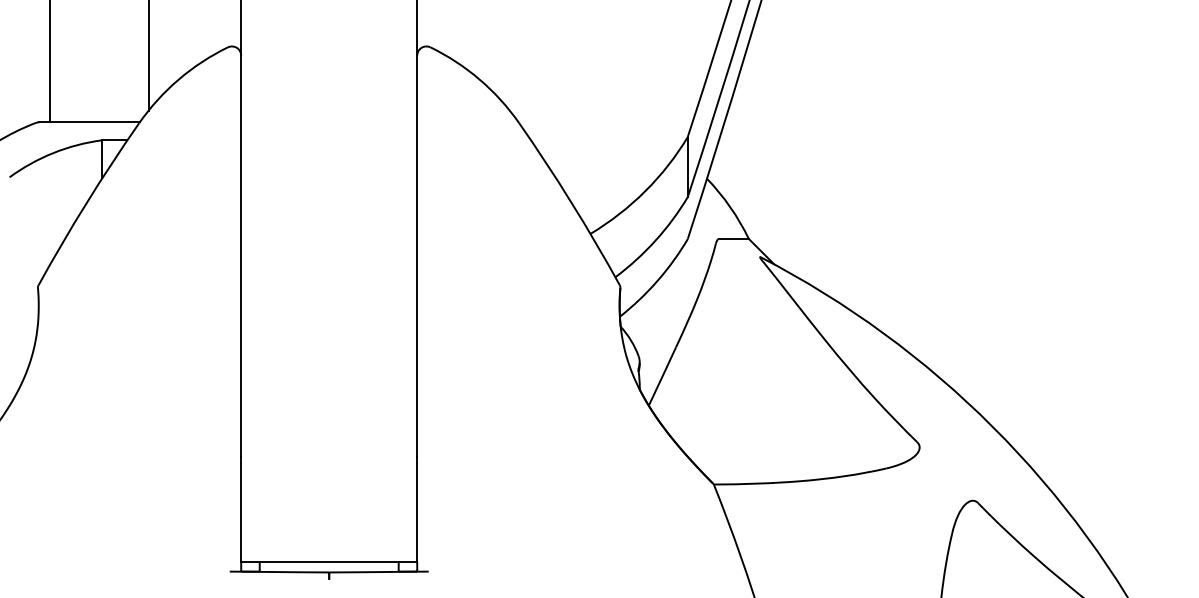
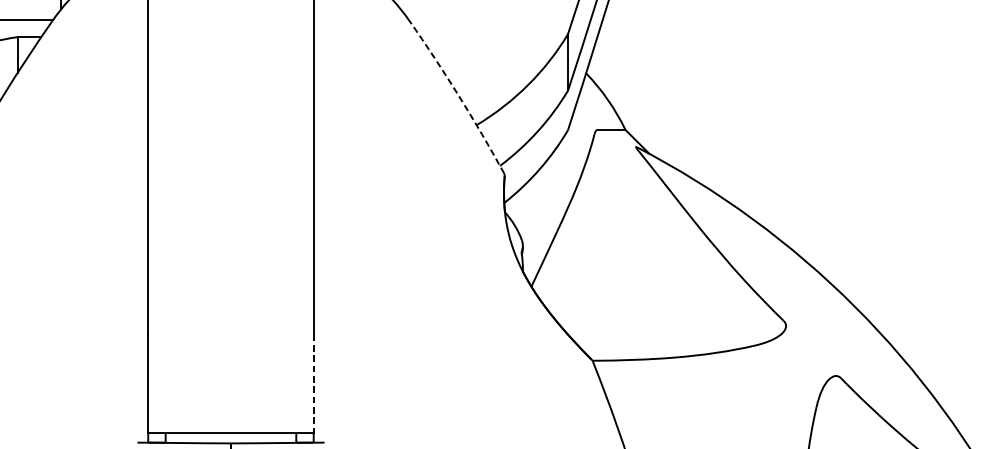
arc: (571, 202) -> (458, 95), solid -> dashed
line: (417, 509) -> (313, 384), solid -> dashed

